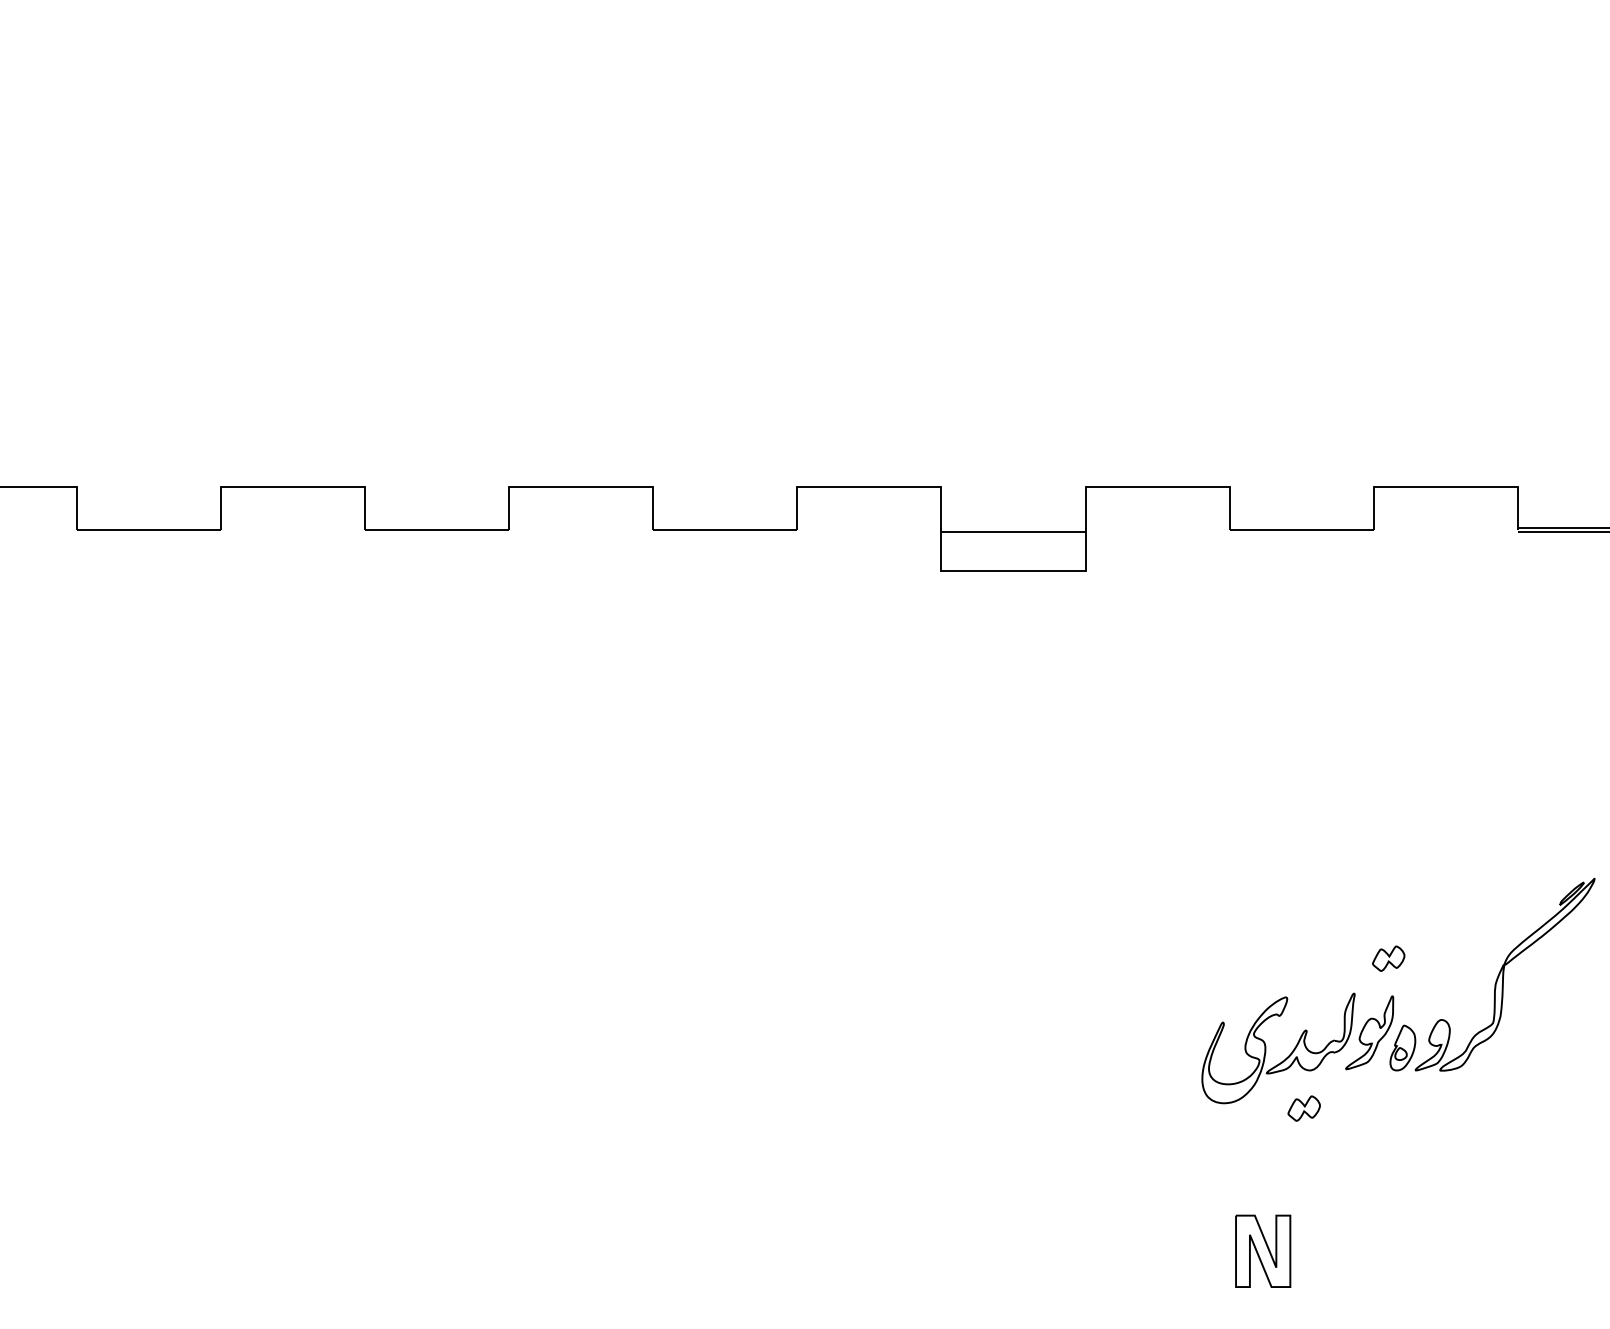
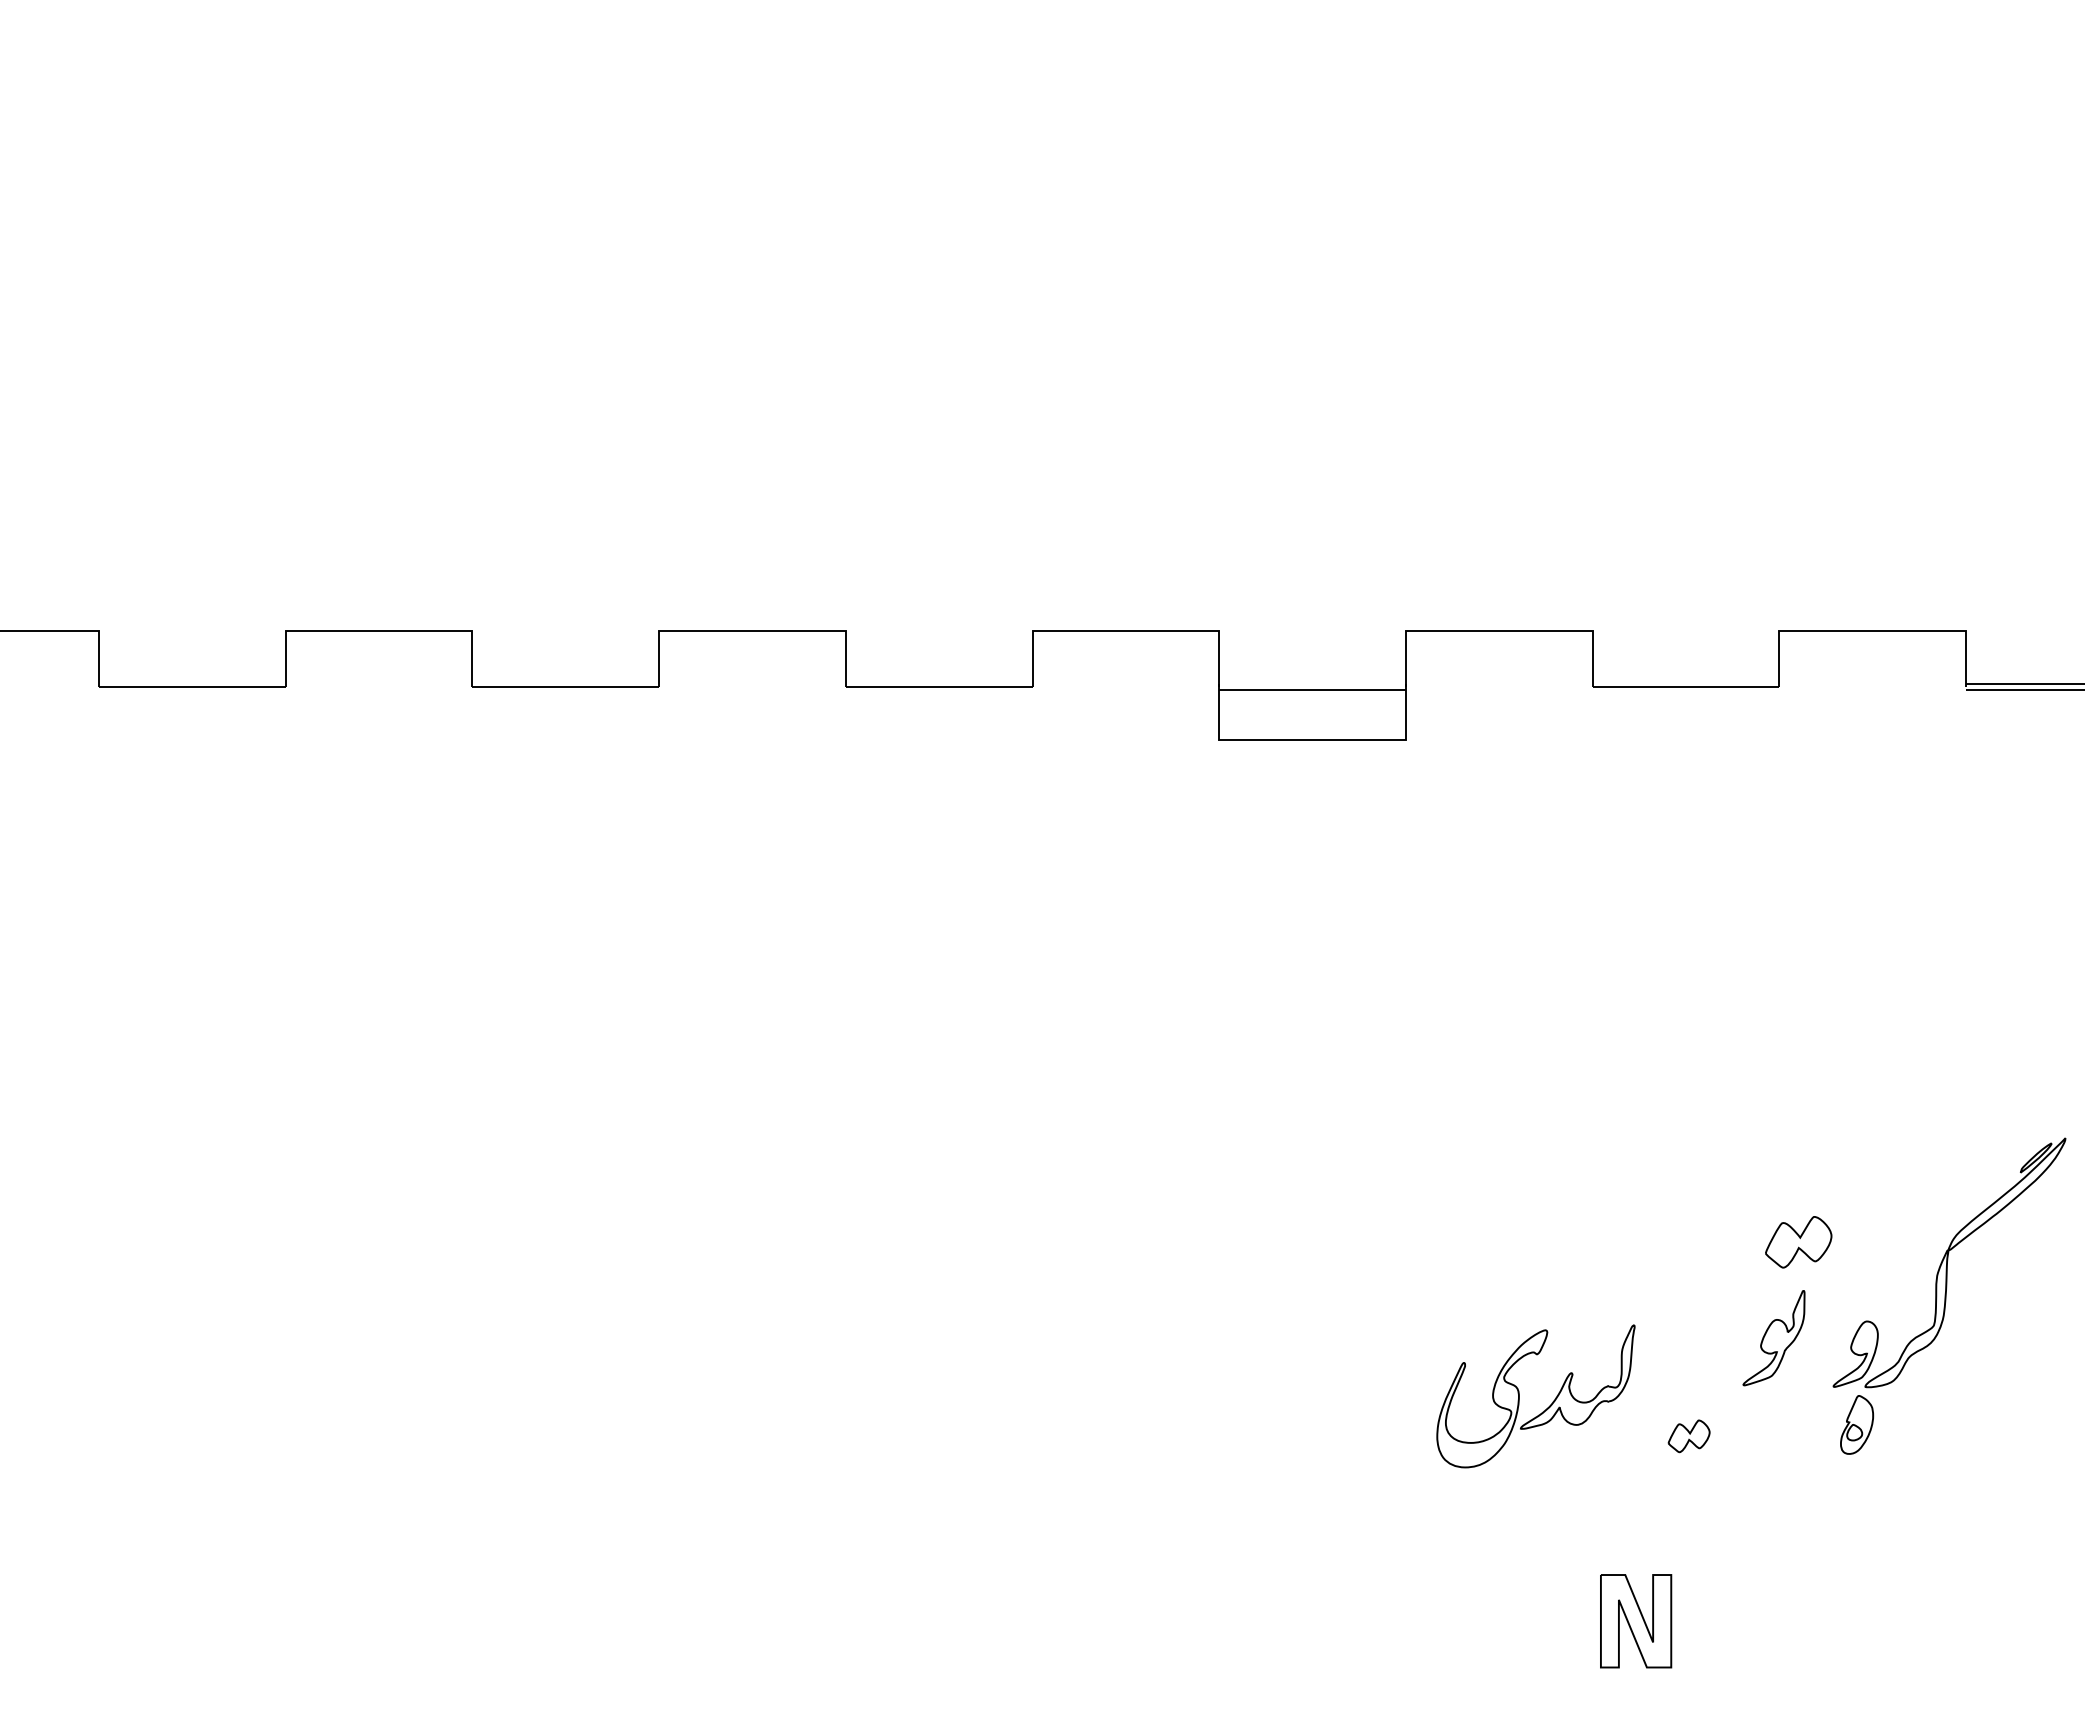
part: (1388, 958) -> (1798, 1241), size x1.6
part: (1403, 1047) -> (1857, 1424), moved
part: (1265, 1048) -> (1519, 1396), moved

